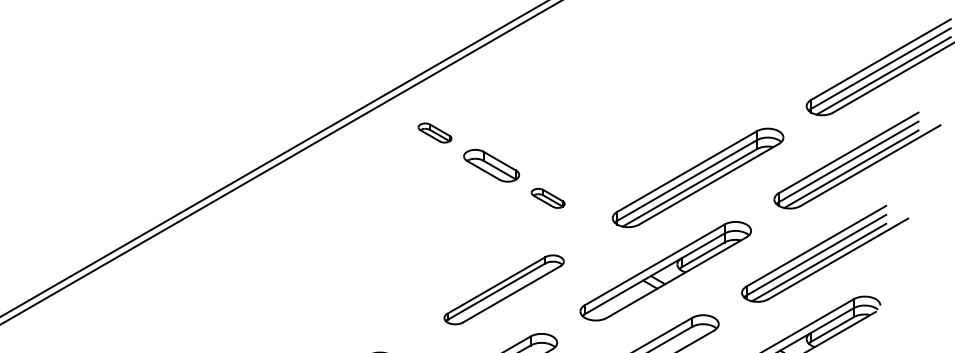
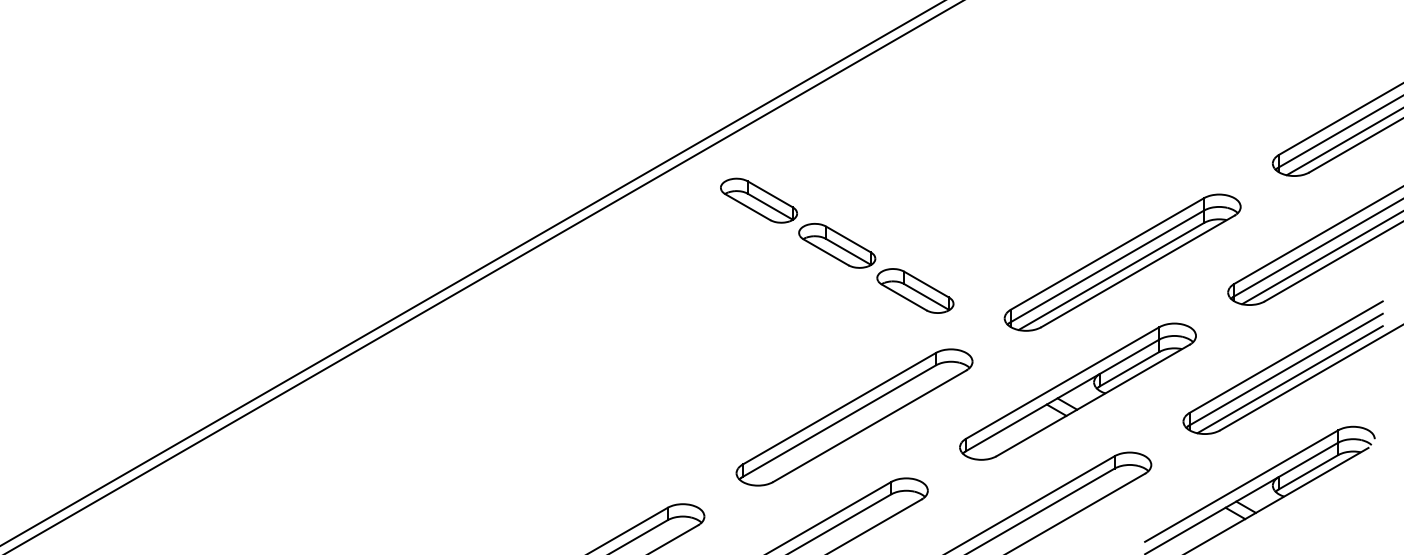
part: (434, 132) -> (758, 200), size x1.67
part: (548, 198) -> (915, 290), size x1.67
part: (504, 289) -> (854, 417), size x1.43

